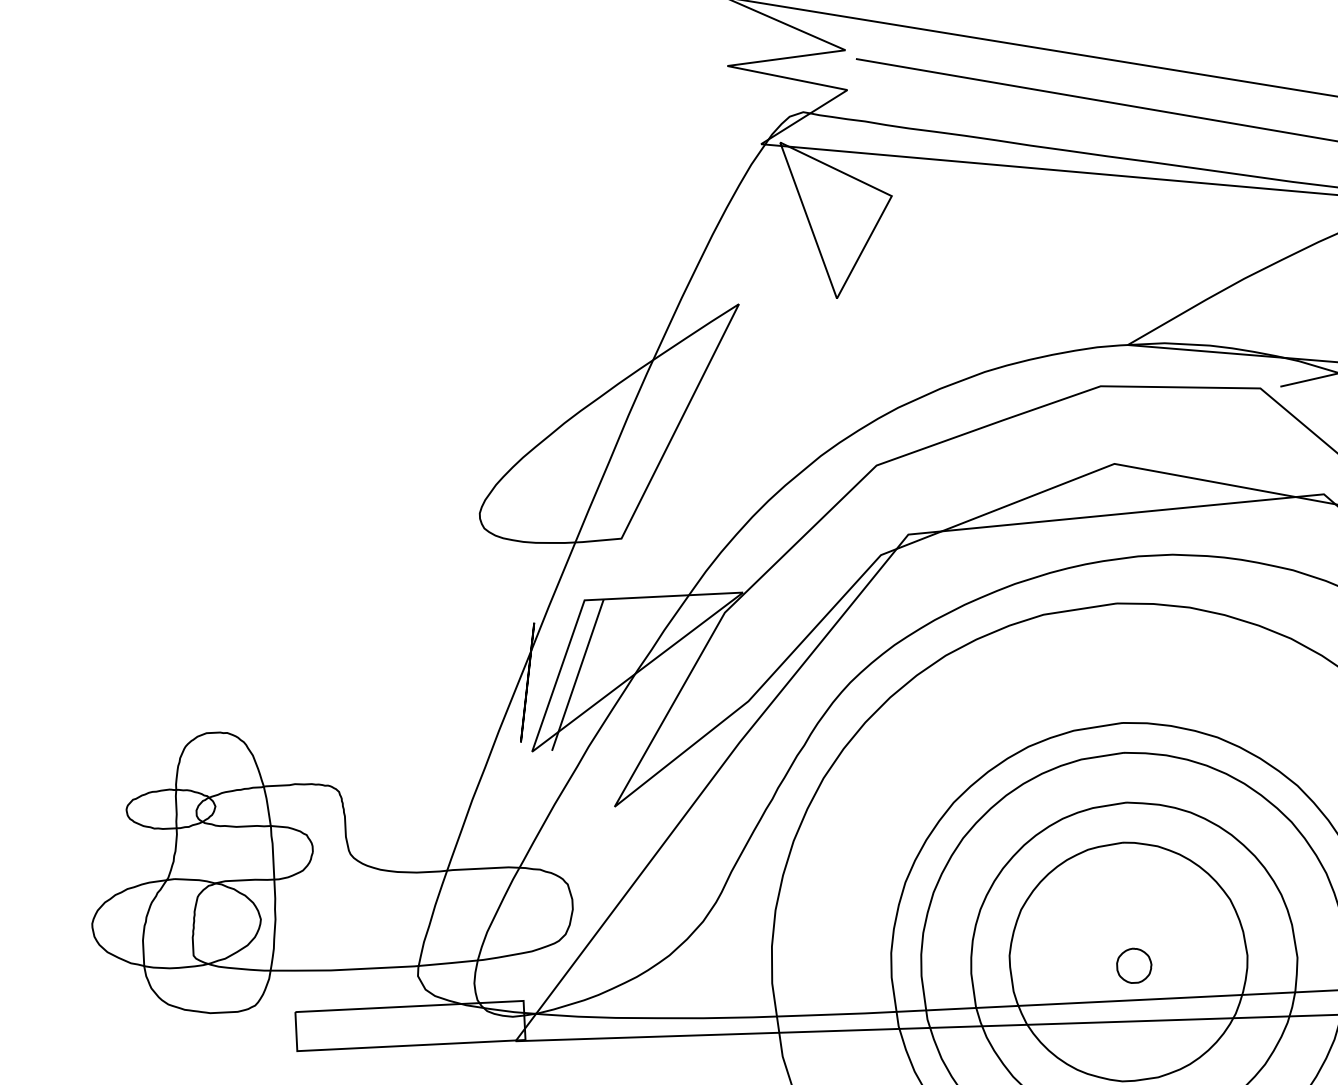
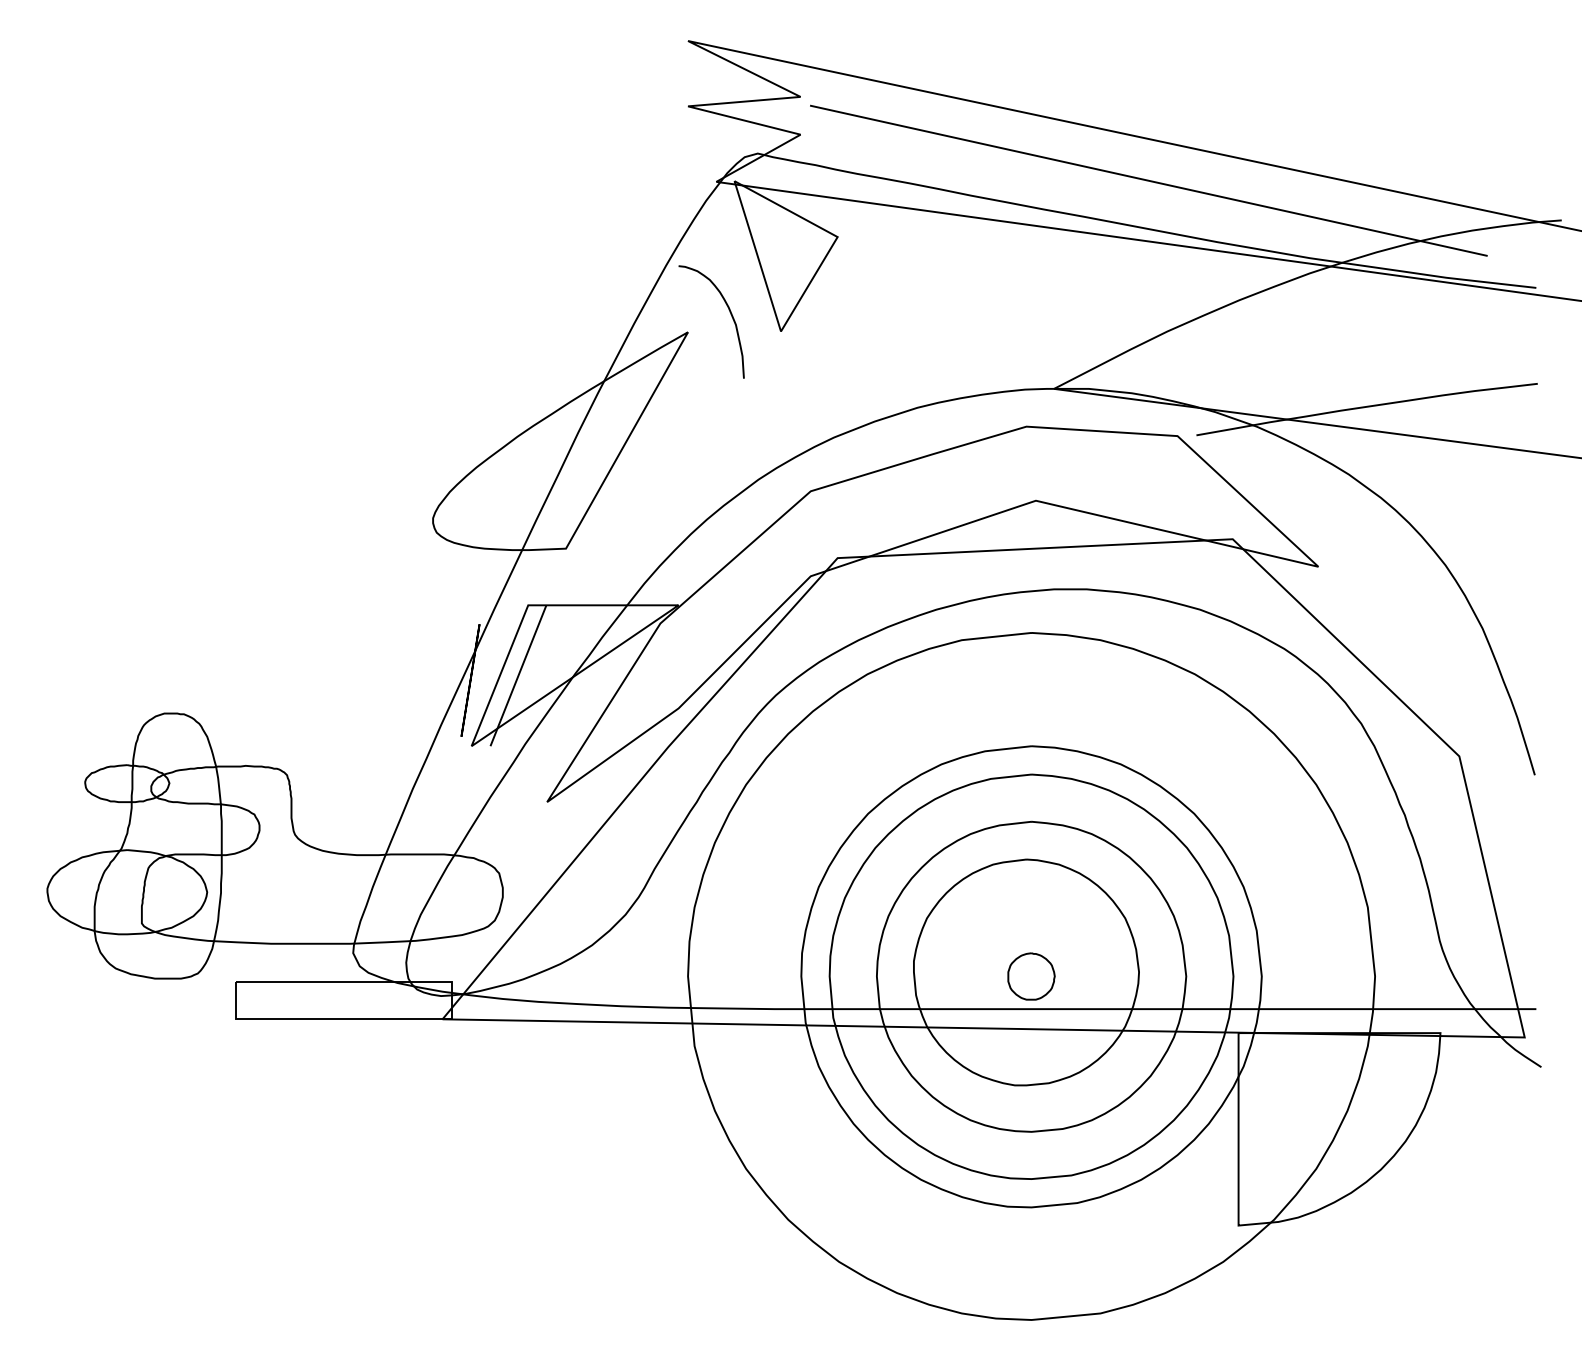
curve: (781, 281) -> (729, 312), added
part: (1134, 965) -> (1031, 976), size x1.43

